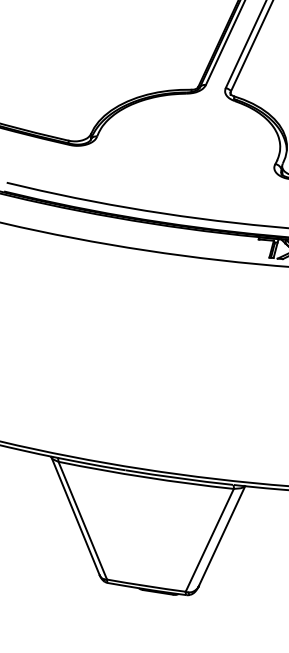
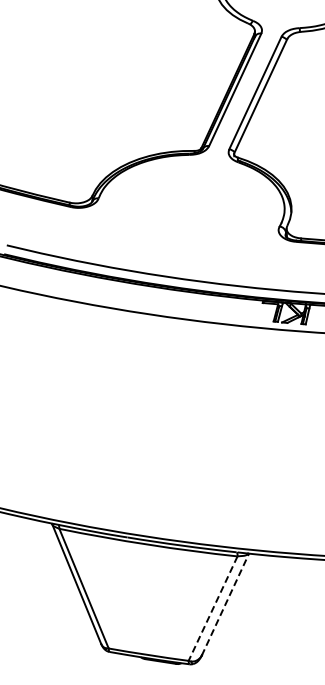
line: (222, 536) -> (225, 604), solid -> dashed
line: (210, 540) -> (213, 608), solid -> dashed

